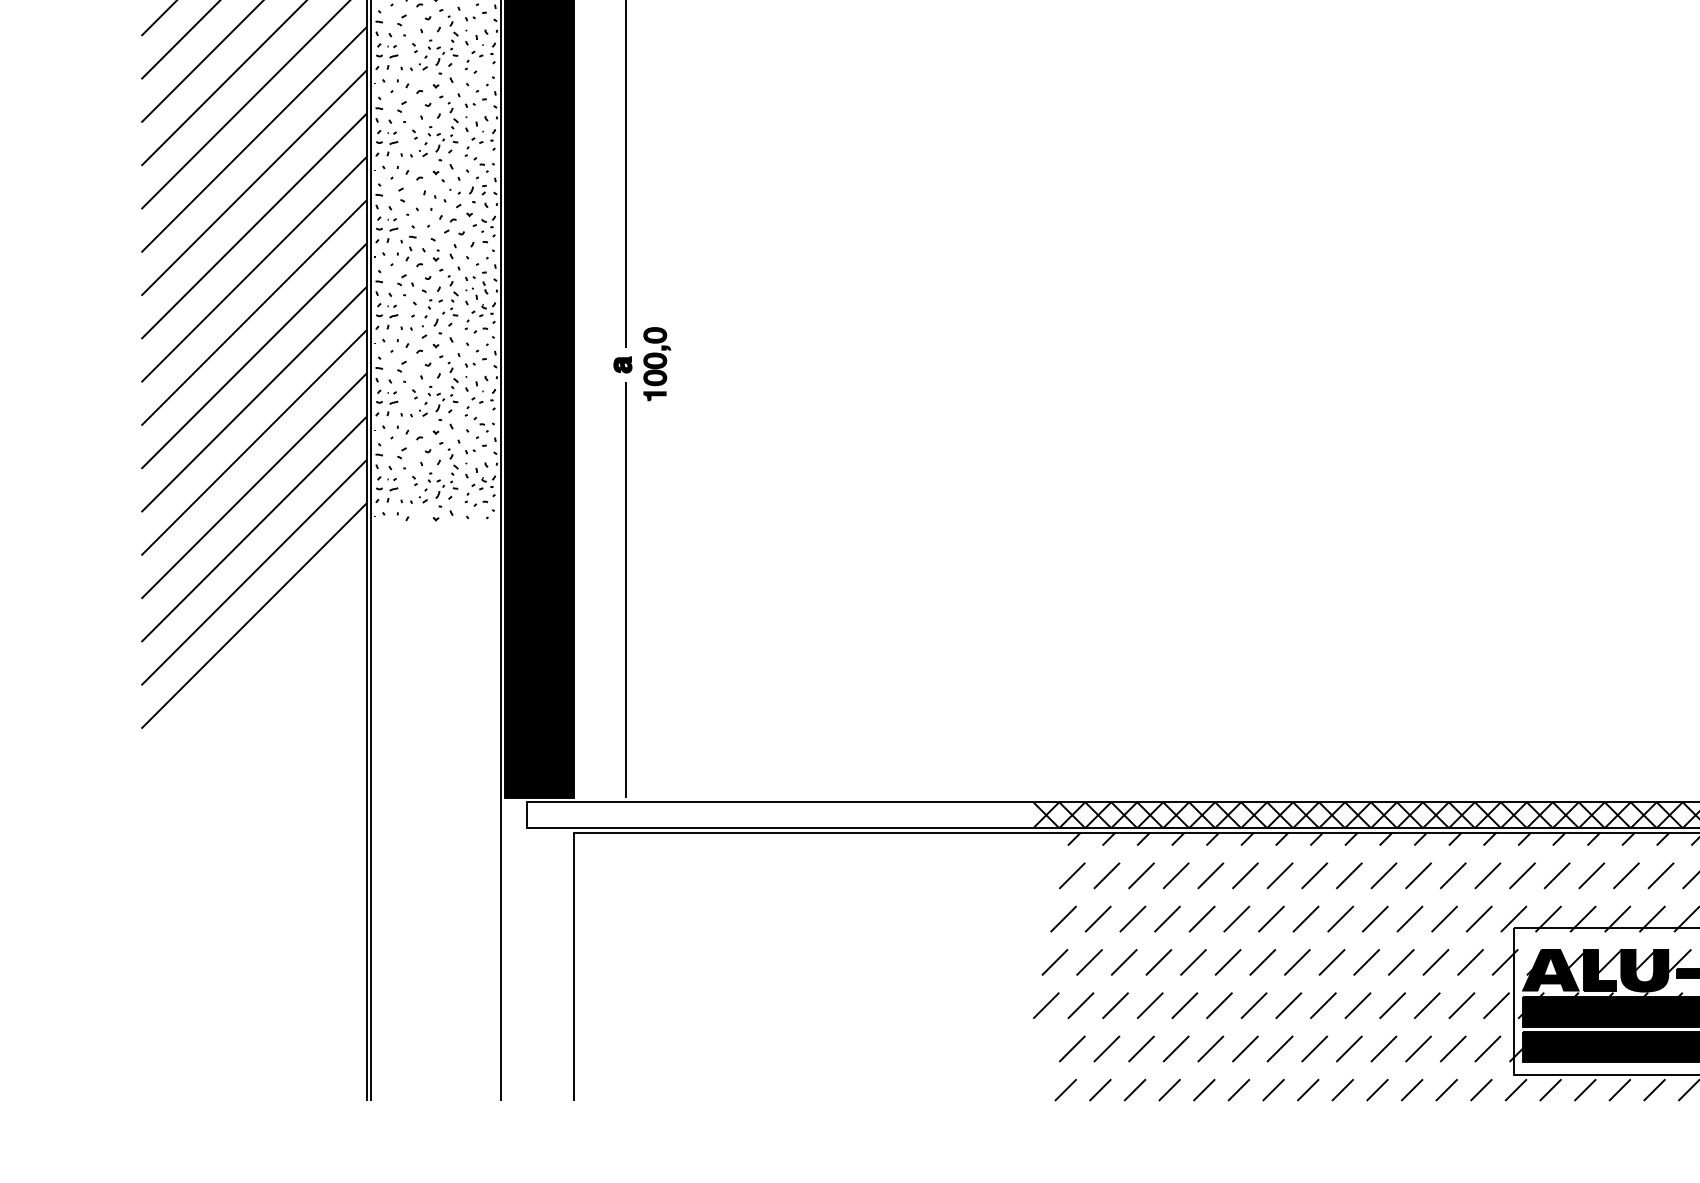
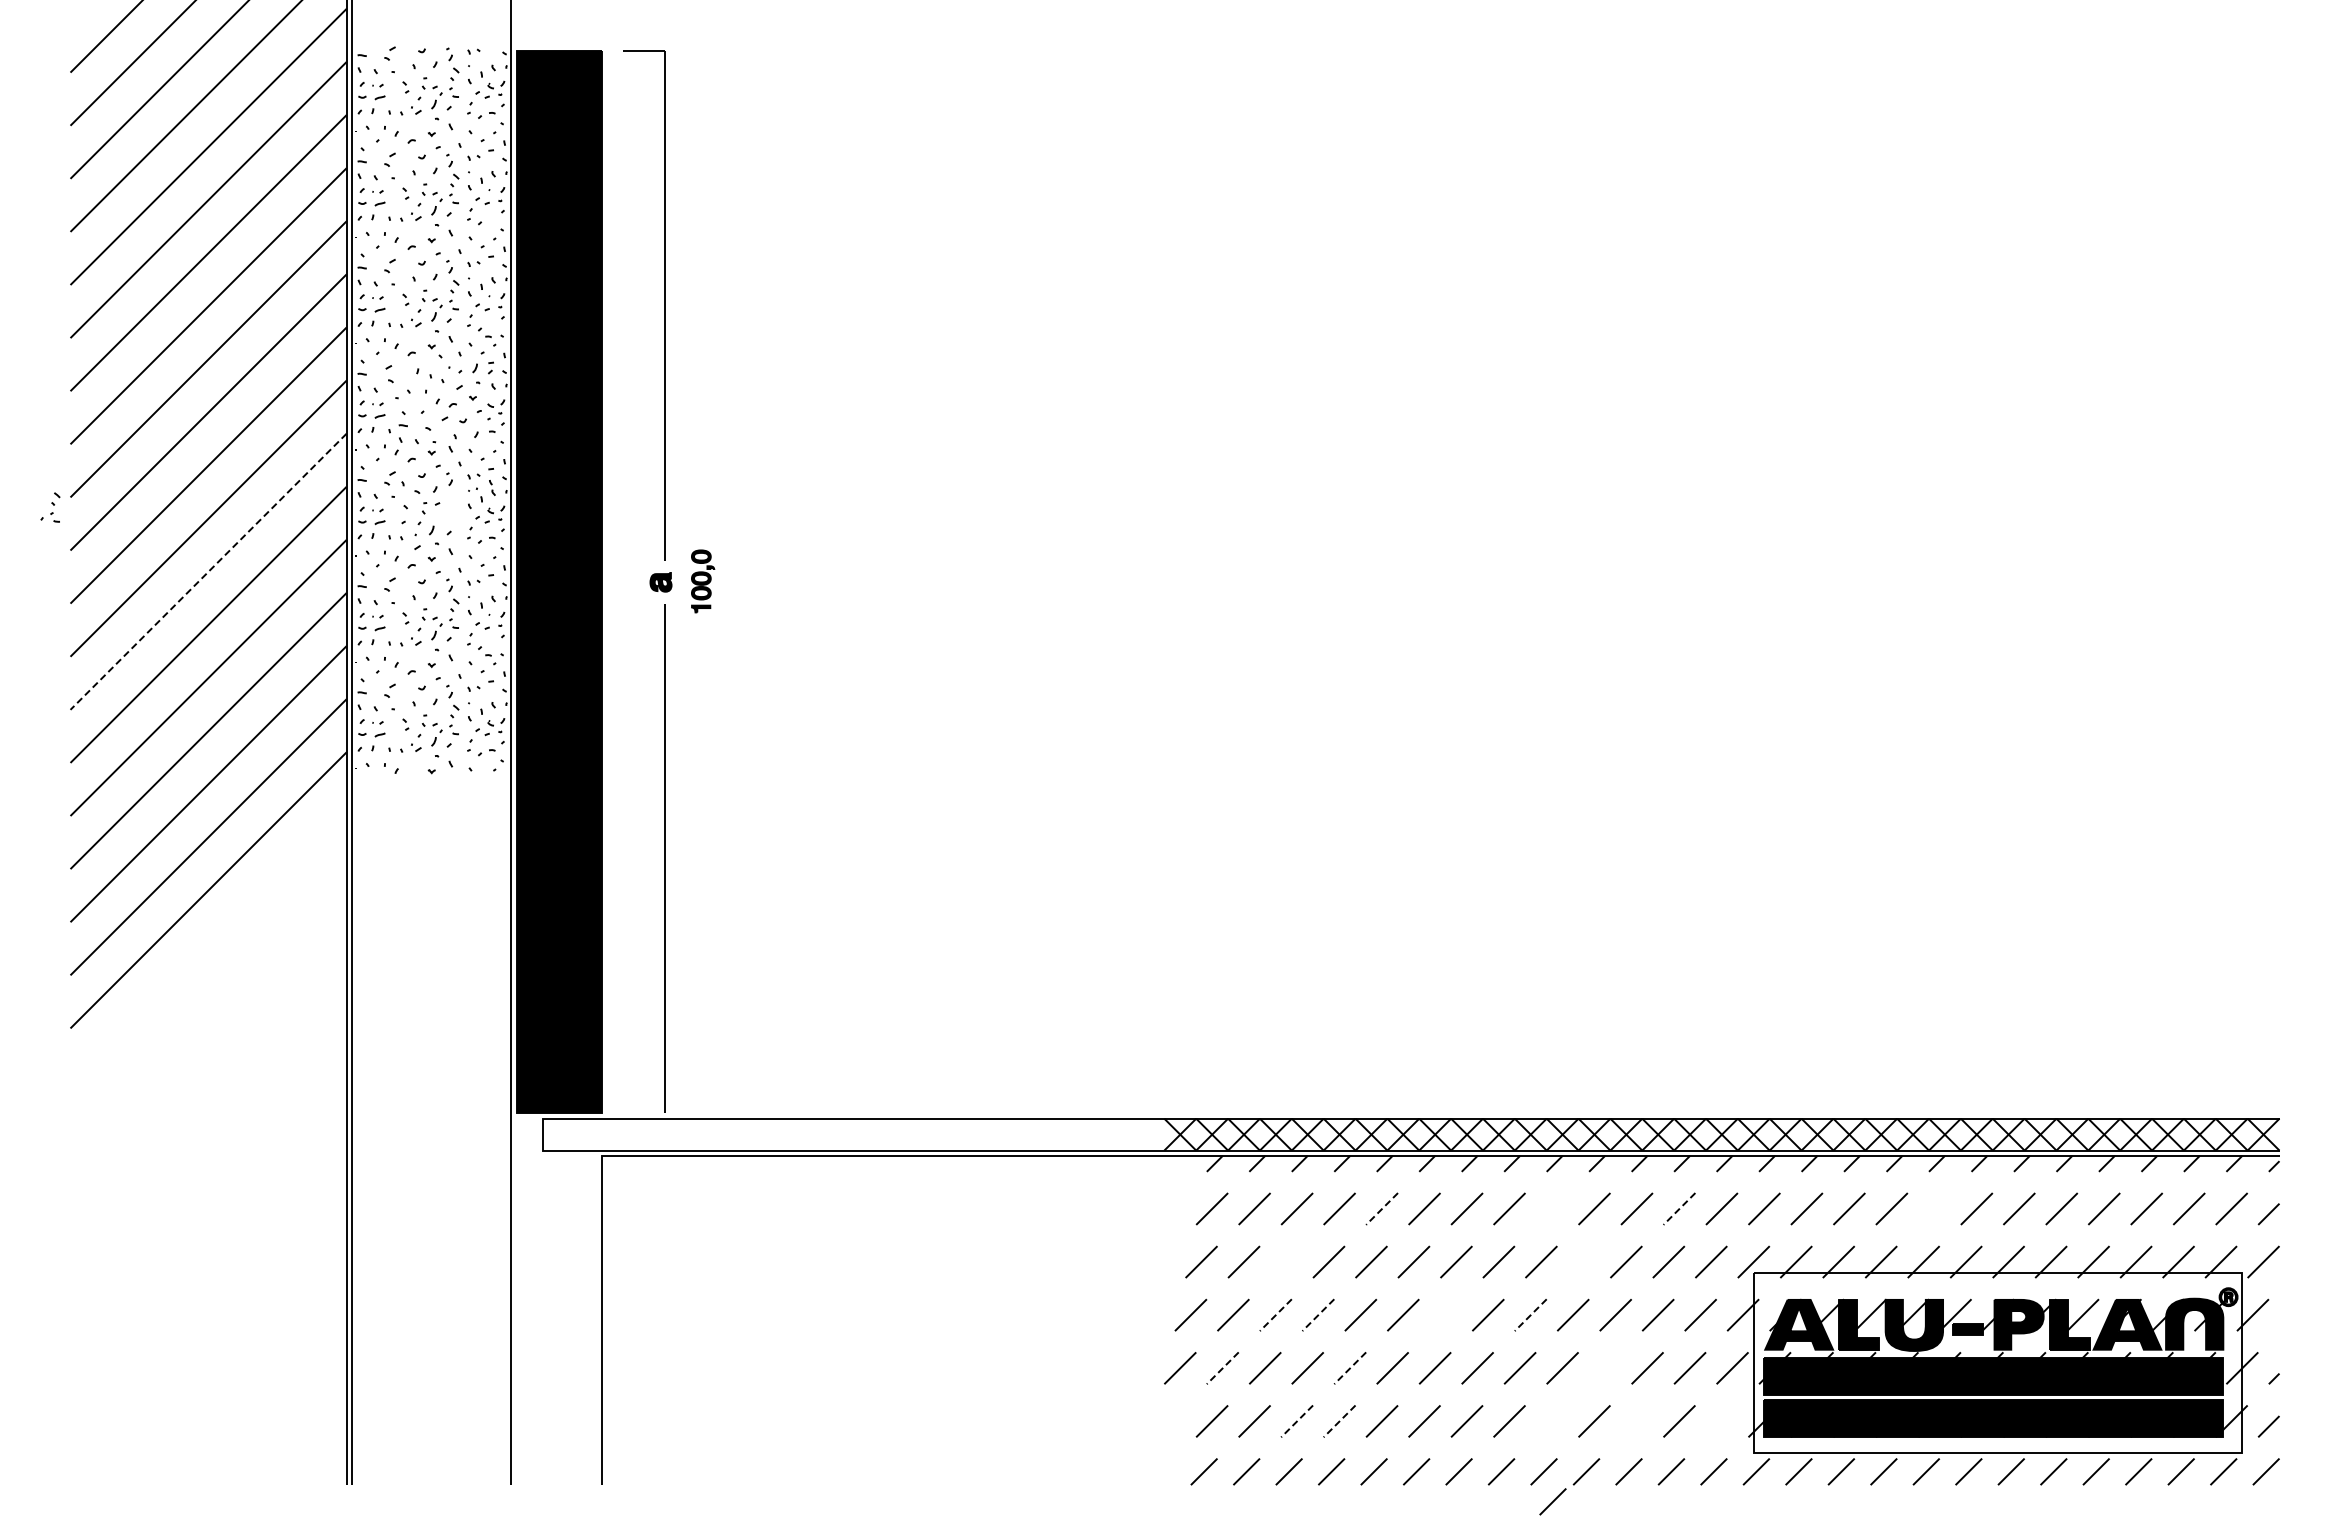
part: (450, 303) -> (50, 507), moved
line: (253, 356) -> (208, 572), solid -> dashed
part: (656, 364) -> (702, 581), size x0.7
line: (1211, 875) -> (1382, 1208), solid -> dashed
line: (1348, 875) -> (1551, 1208), removed
line: (1453, 875) -> (1679, 1208), solid -> dashed
line: (1661, 875) -> (1934, 1208), removed
line: (1132, 918) -> (1286, 1261), removed
line: (1375, 918) -> (1583, 1261), removed
line: (1123, 962) -> (1275, 1315), solid -> dashed
line: (1158, 962) -> (1318, 1315), solid -> dashed
line: (1262, 962) -> (1445, 1315), removed
line: (1331, 962) -> (1530, 1315), solid -> dashed
line: (1080, 1005) -> (1222, 1368), solid -> dashed
line: (1185, 1005) -> (1350, 1368), solid -> dashed
line: (1392, 1005) -> (1604, 1368), removed
line: (1141, 1049) -> (1297, 1421), solid -> dashed
line: (1176, 1049) -> (1339, 1421), solid -> dashed
line: (1348, 1049) -> (1551, 1421), removed
line: (1418, 1049) -> (1636, 1421), removed
line: (1487, 1049) -> (1721, 1421), removed
line: (1349, 1114) -> (1552, 1501), added

